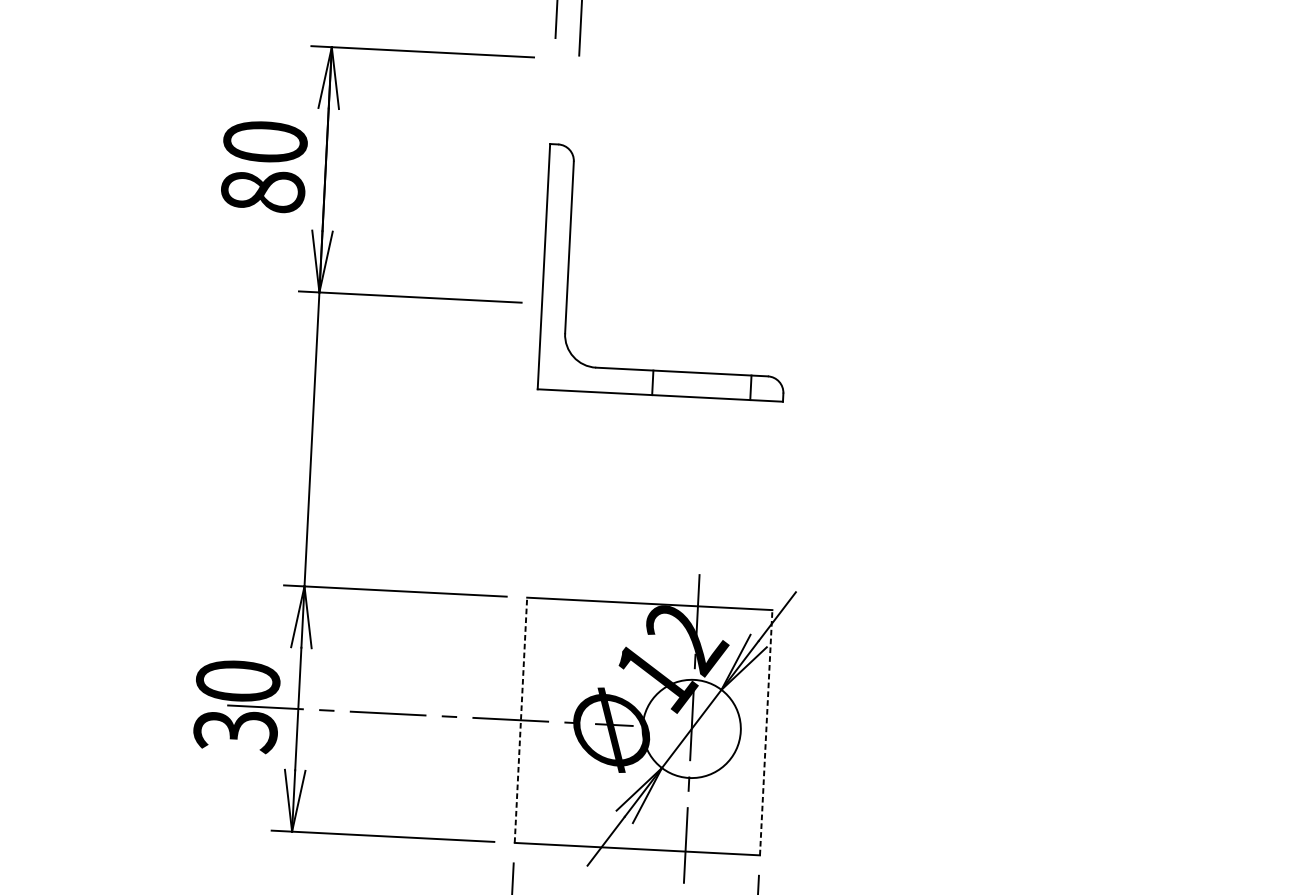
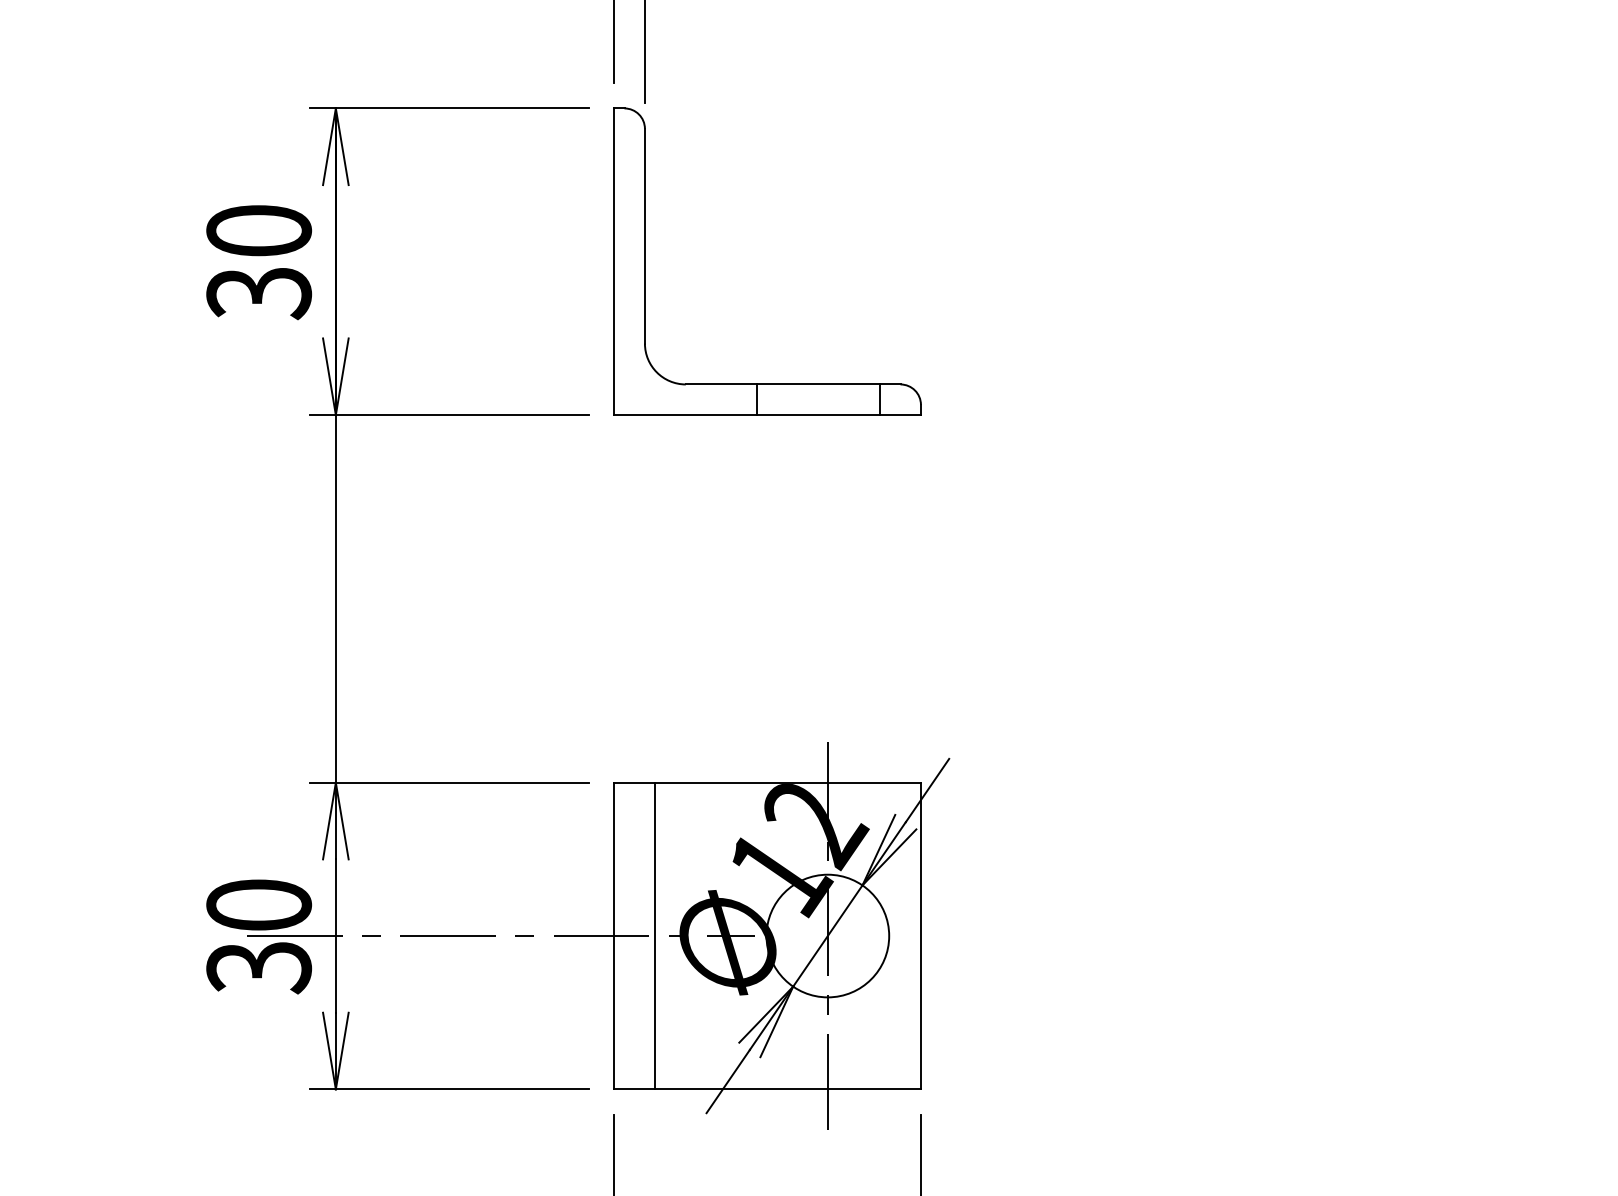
text: (262, 192) -> (258, 293), 80 -> 30
part: (568, 267) -> (645, 261), moved
line: (521, 719) -> (614, 935), dashed -> solid
line: (553, 721) -> (655, 935), added
line: (765, 732) -> (920, 935), dashed -> solid

